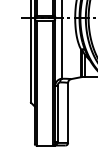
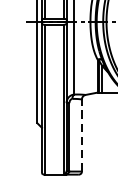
line: (68, 112) -> (82, 135), solid -> dashed

